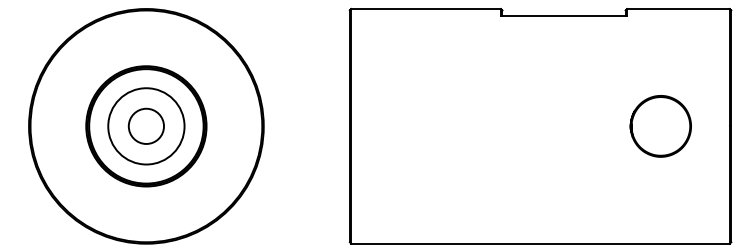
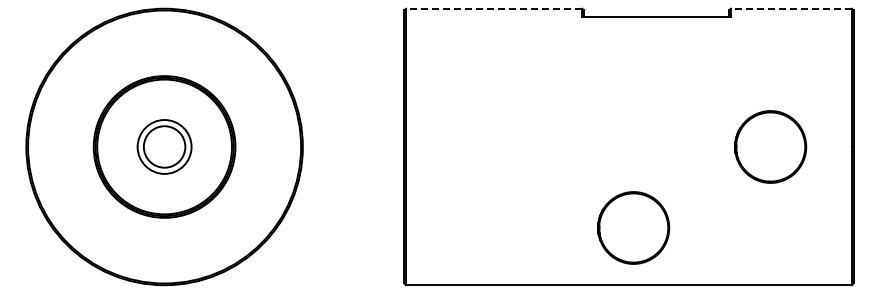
line: (425, 8) -> (493, 8), solid -> dashed
line: (677, 8) -> (790, 8), solid -> dashed
circle: (146, 125) -> (164, 146), size x0.6
part: (544, 194) -> (633, 227), added

